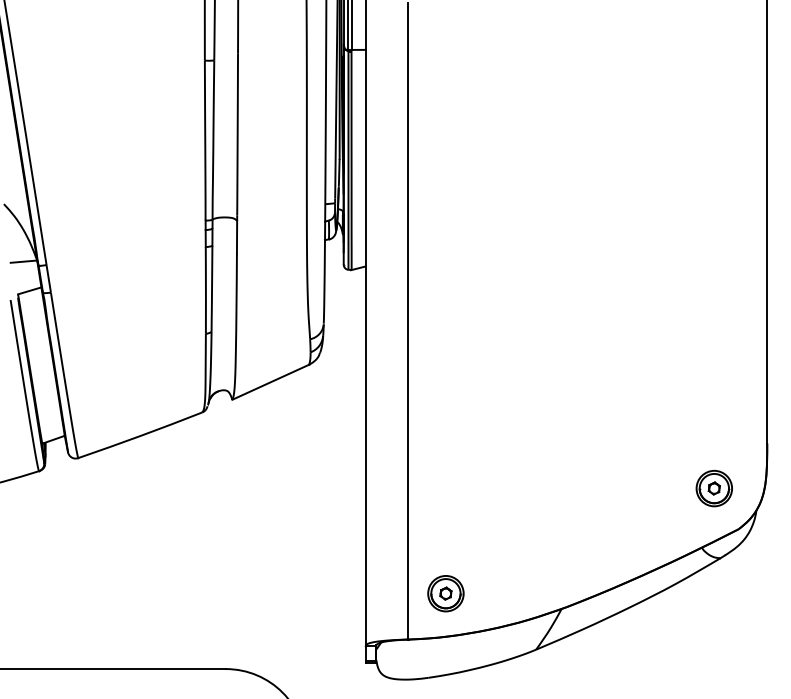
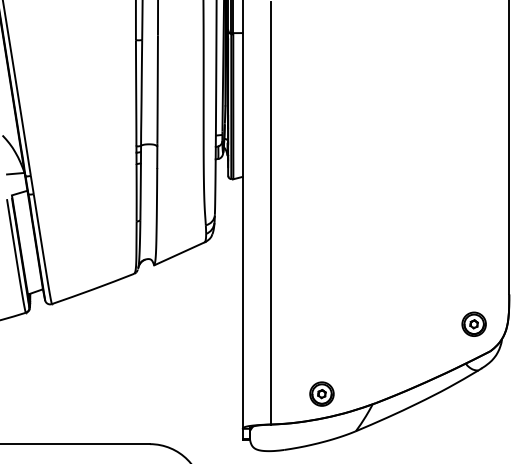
part: (445, 592) -> (321, 393), moved

